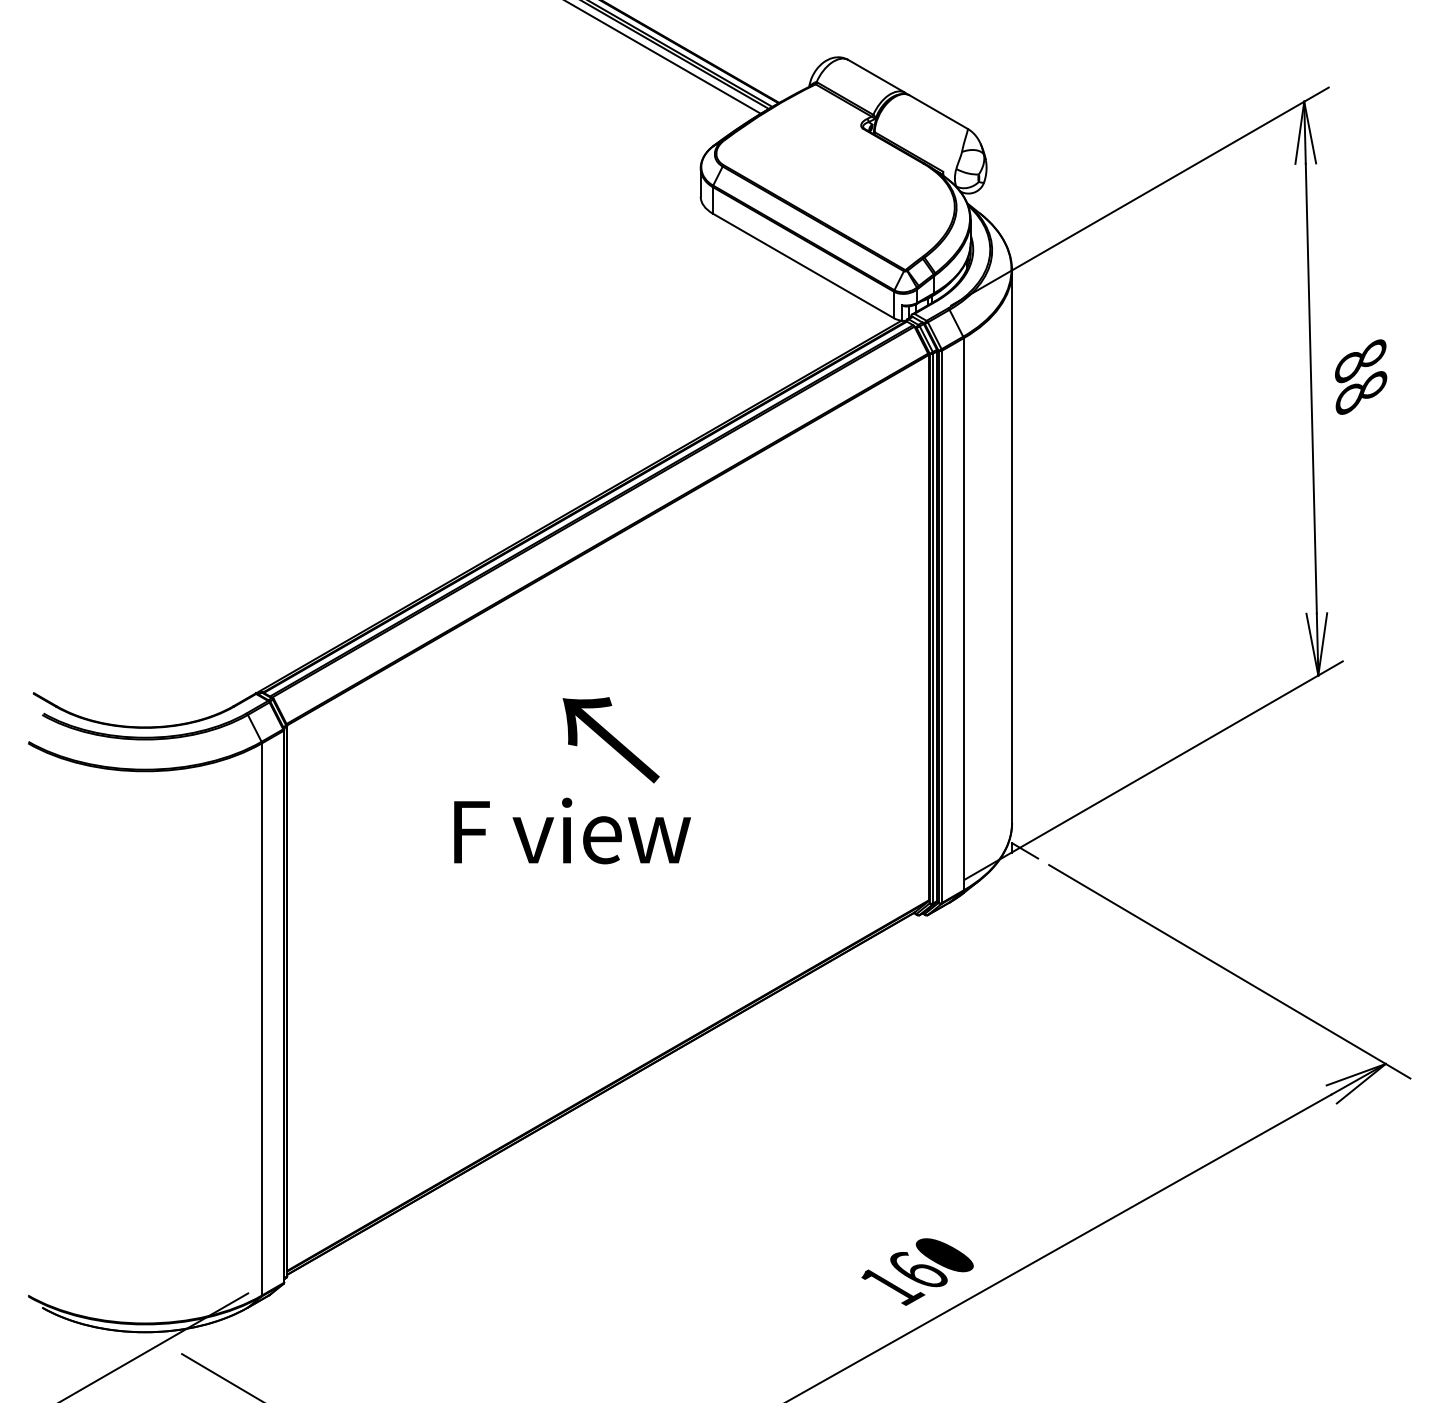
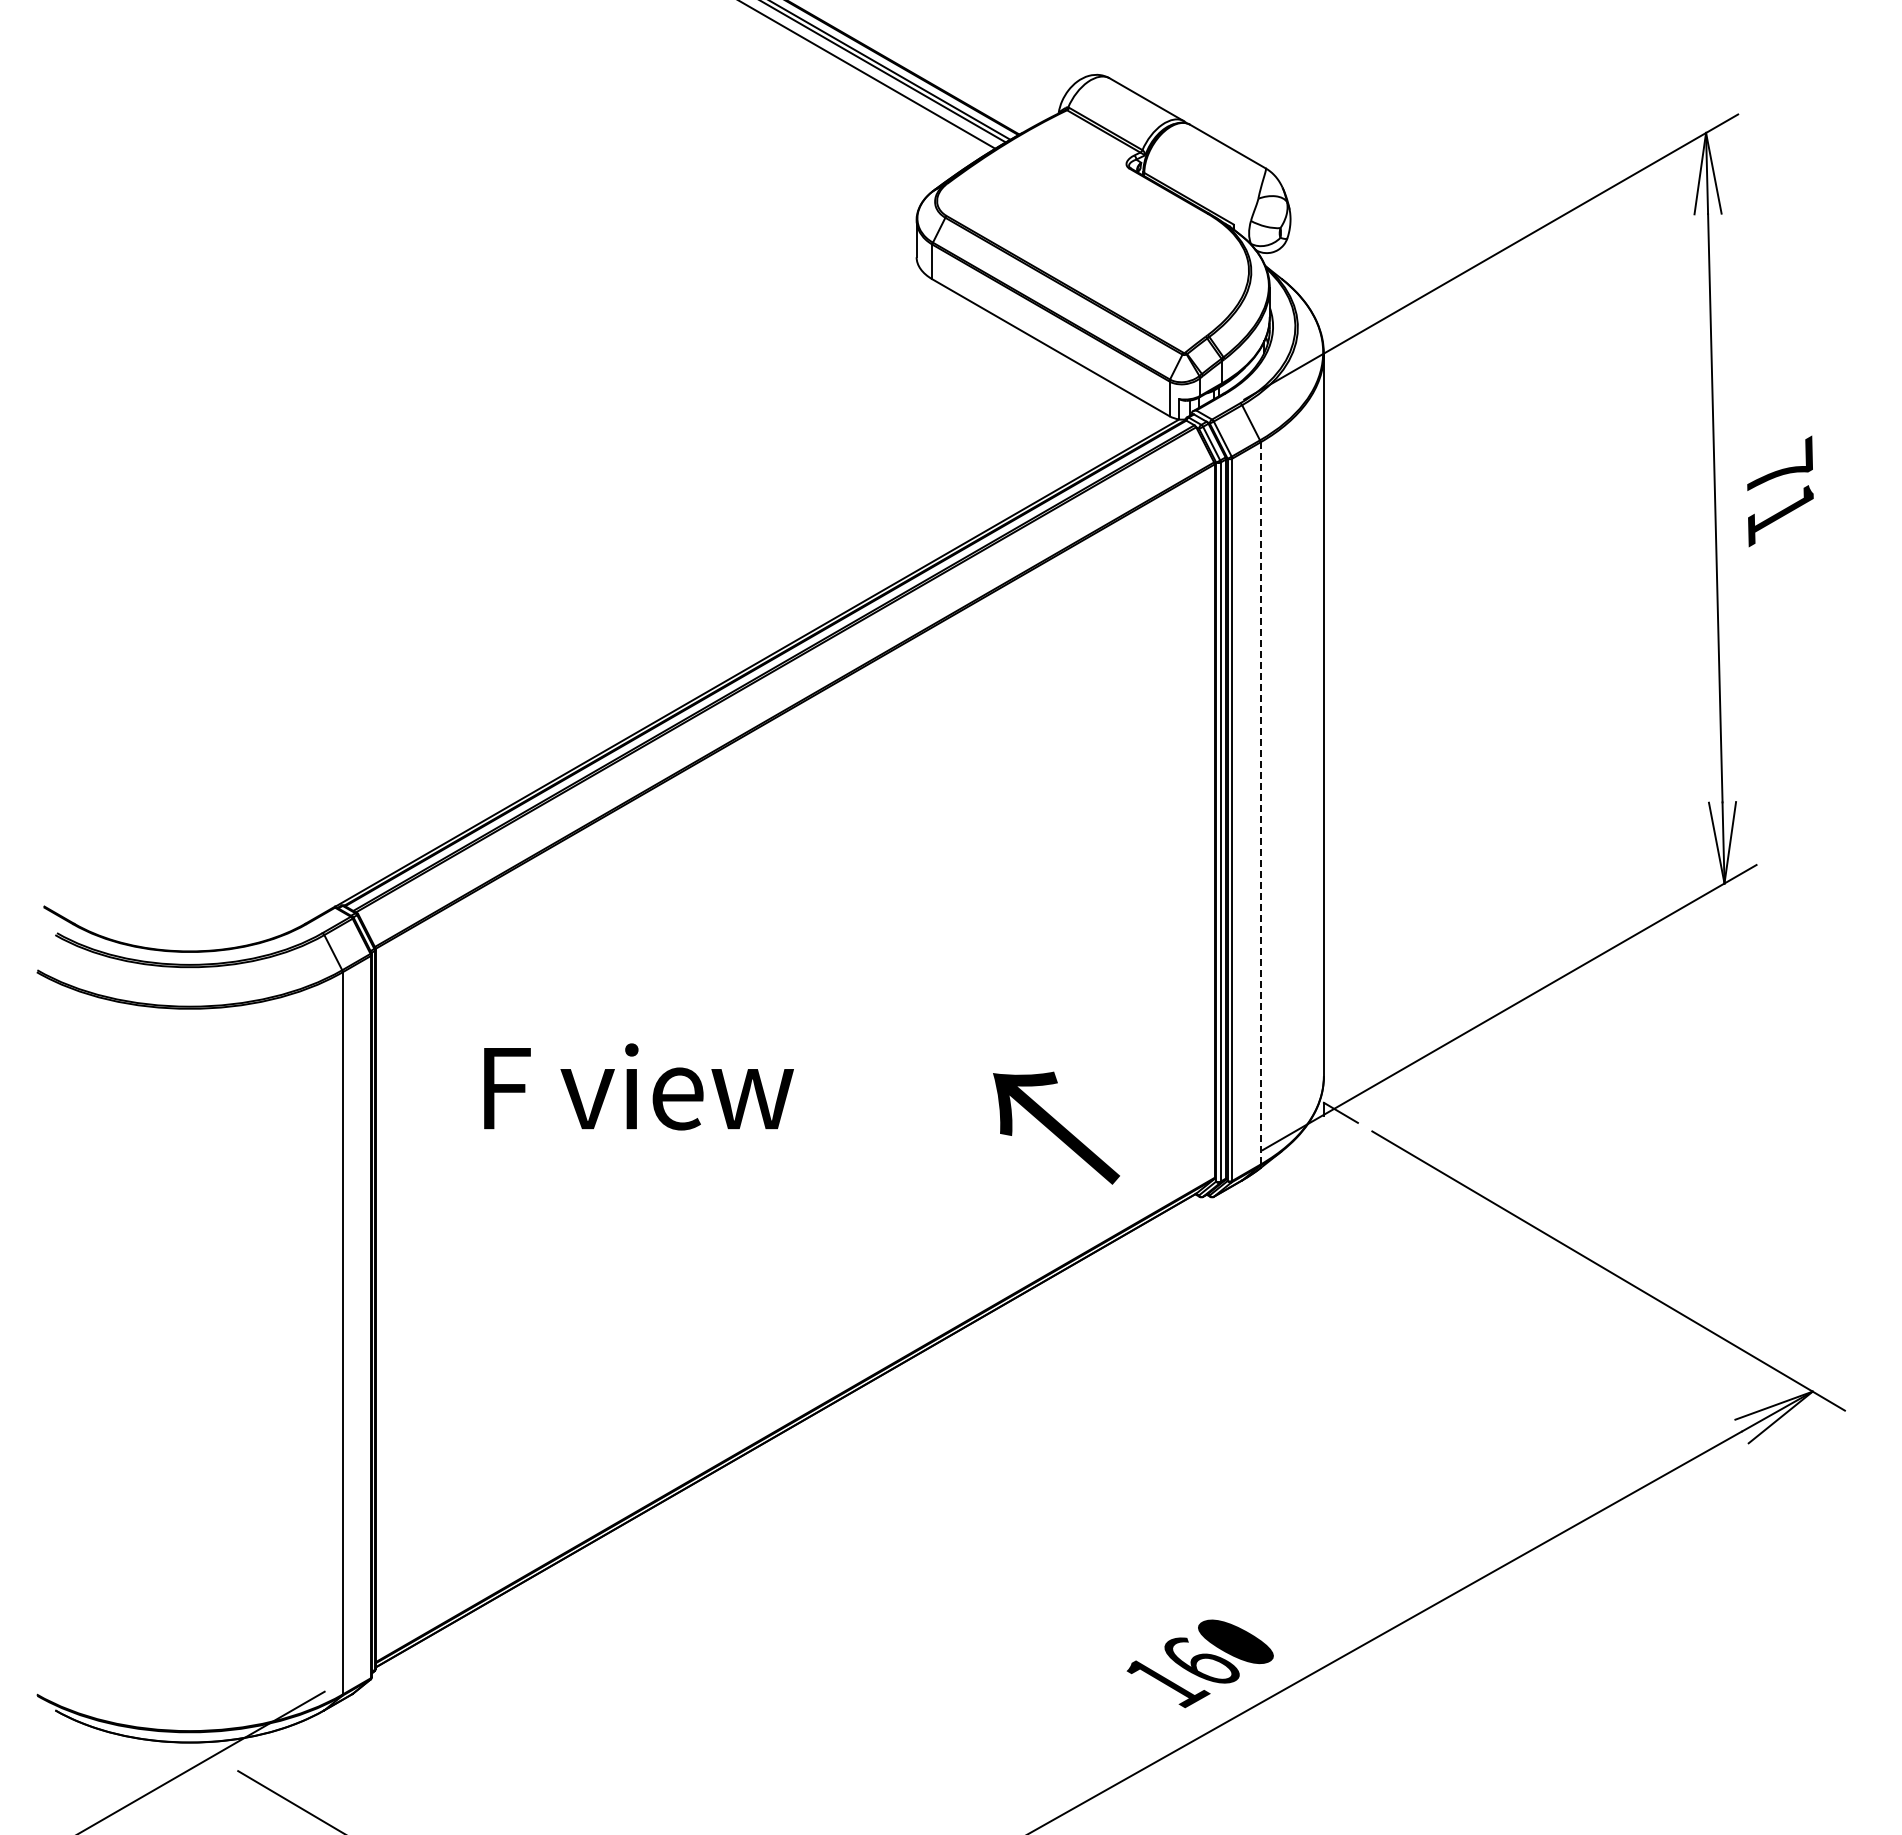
text: (1361, 375) -> (1780, 491), 88 -> 71
line: (963, 614) -> (1260, 803), solid -> dashed
text: (611, 739) -> (1056, 1127), moved
text: (572, 830) -> (638, 1086), moved

